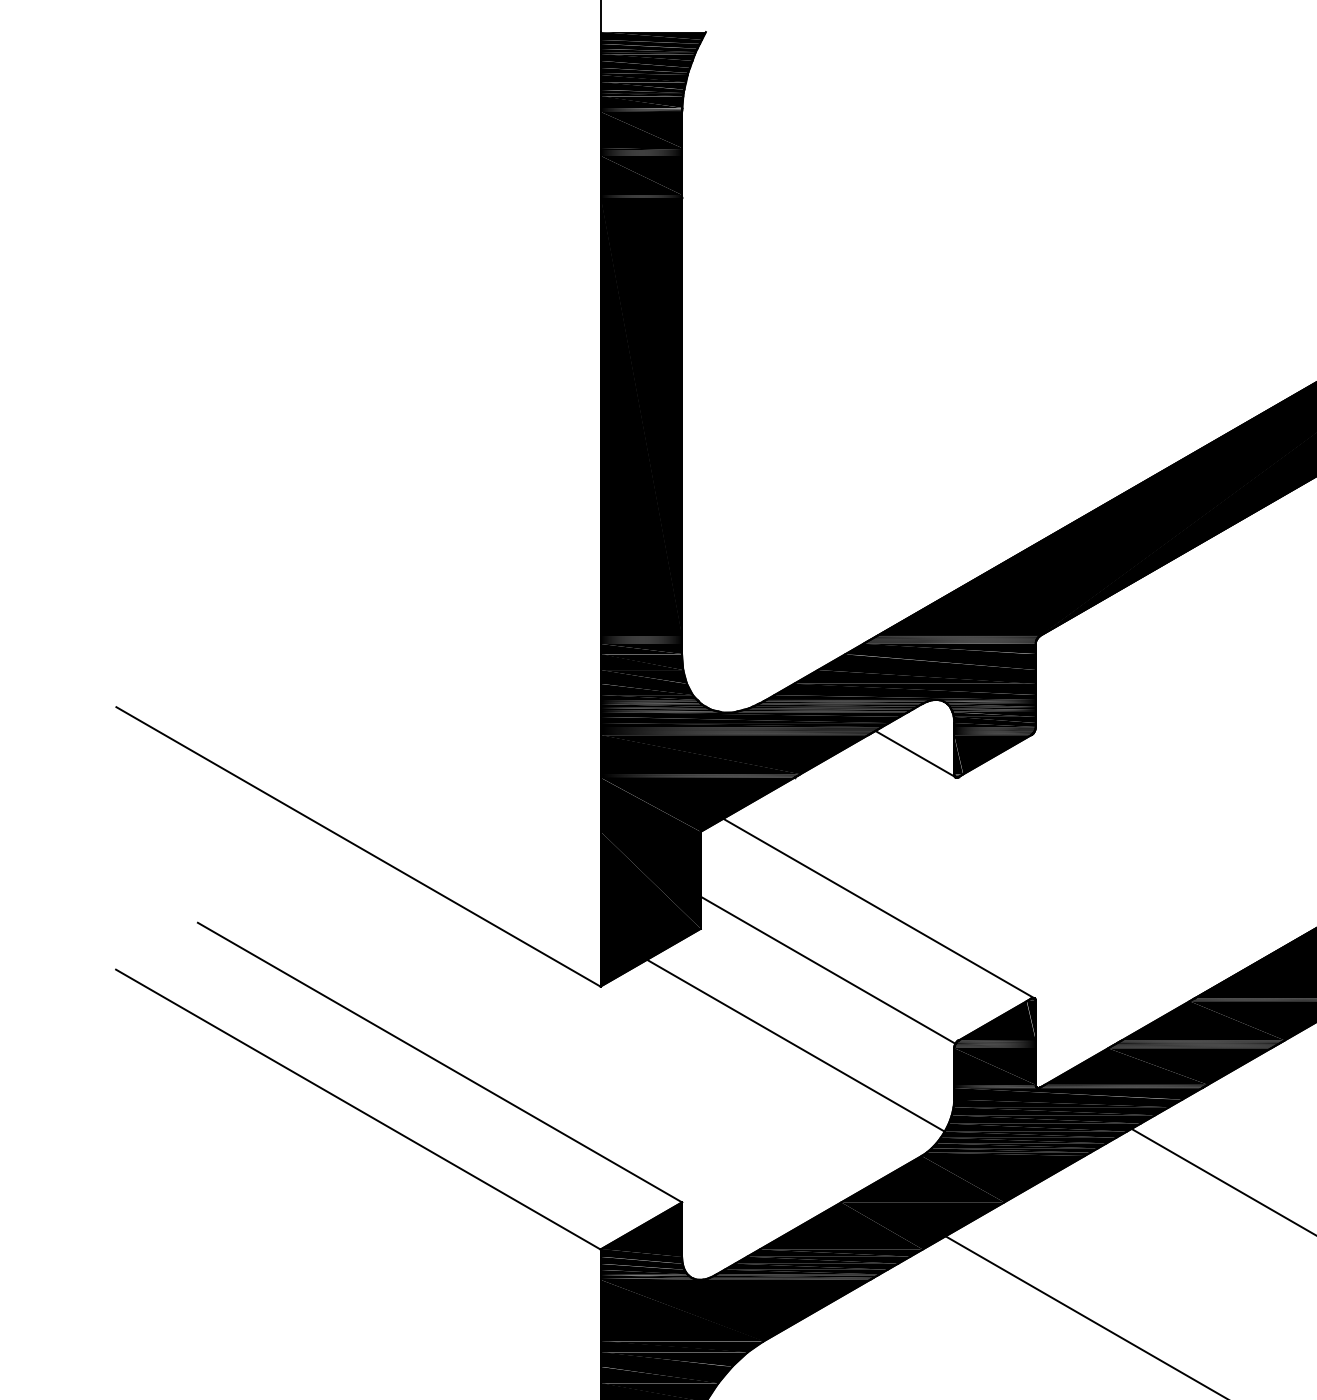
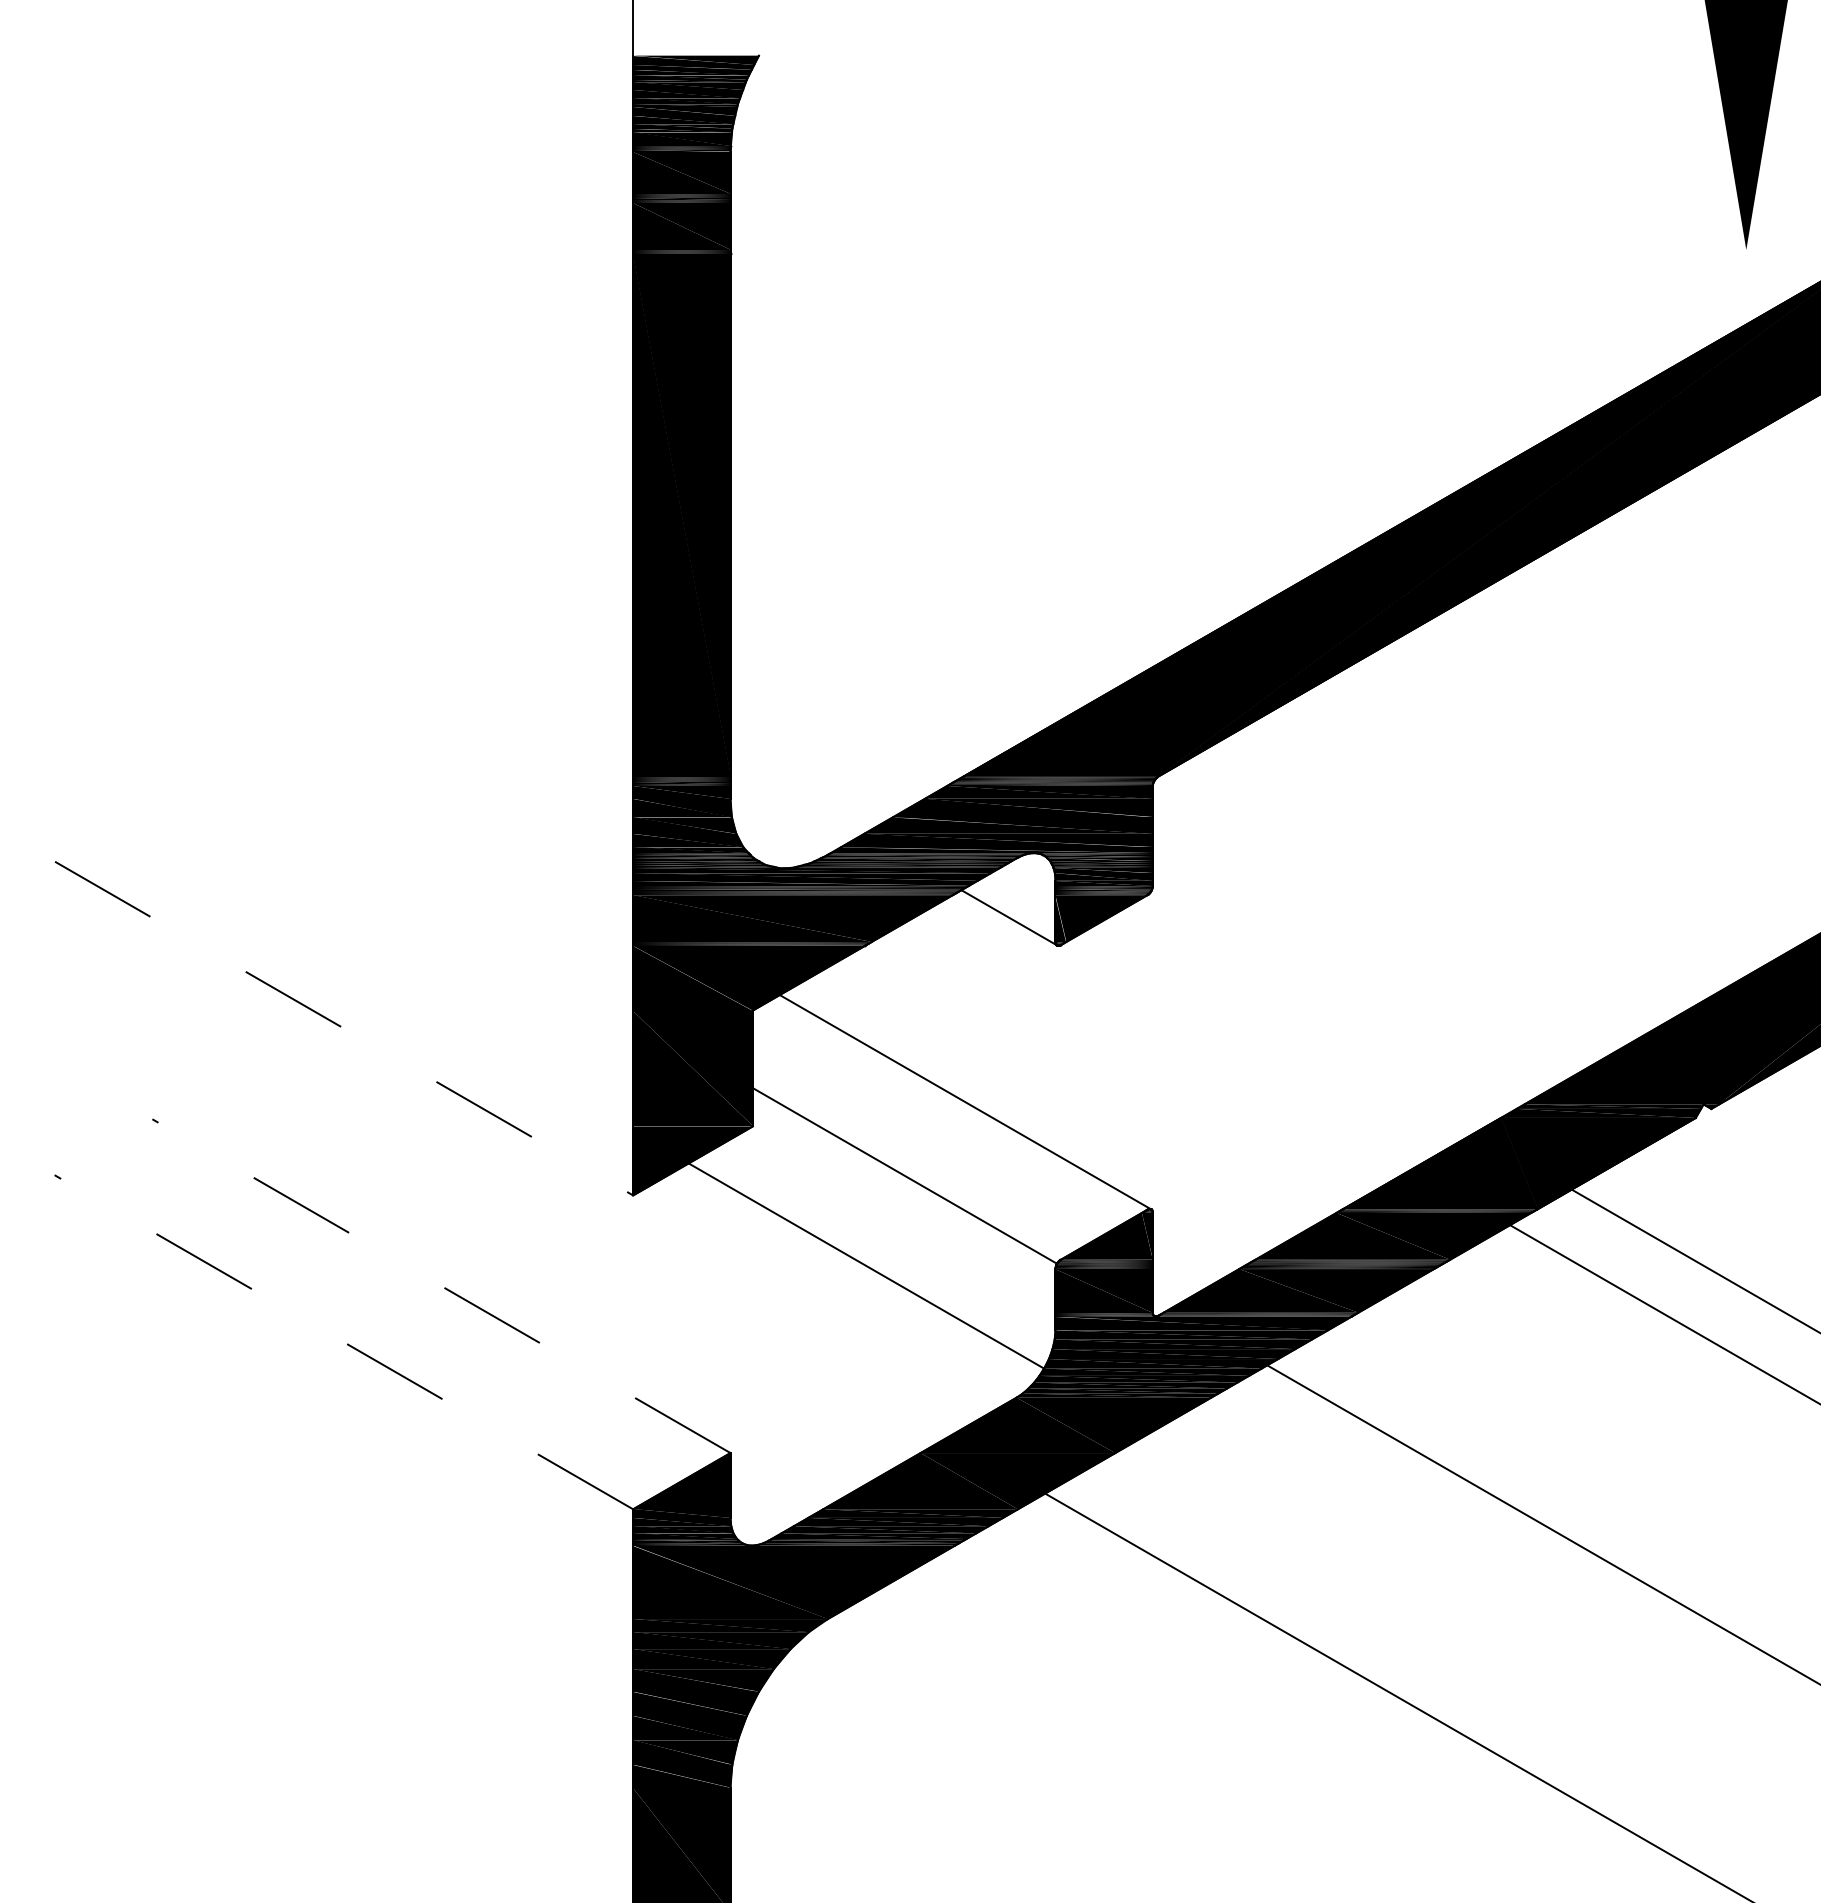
line: (358, 846) -> (344, 1028), solid -> dashed
line: (440, 1062) -> (441, 1286), solid -> dashed
line: (357, 1109) -> (343, 1342), solid -> dashed

